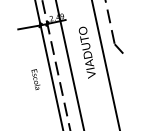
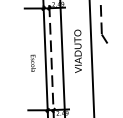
text: (86, 51) -> (77, 50), moved
text: (35, 78) -> (32, 62), moved

